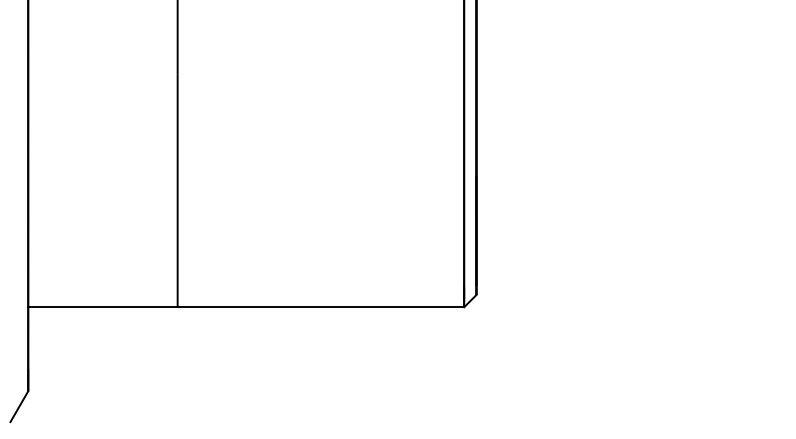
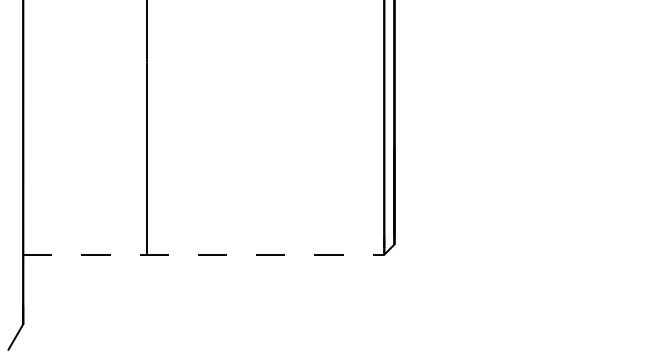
line: (246, 307) -> (204, 254), solid -> dashed

